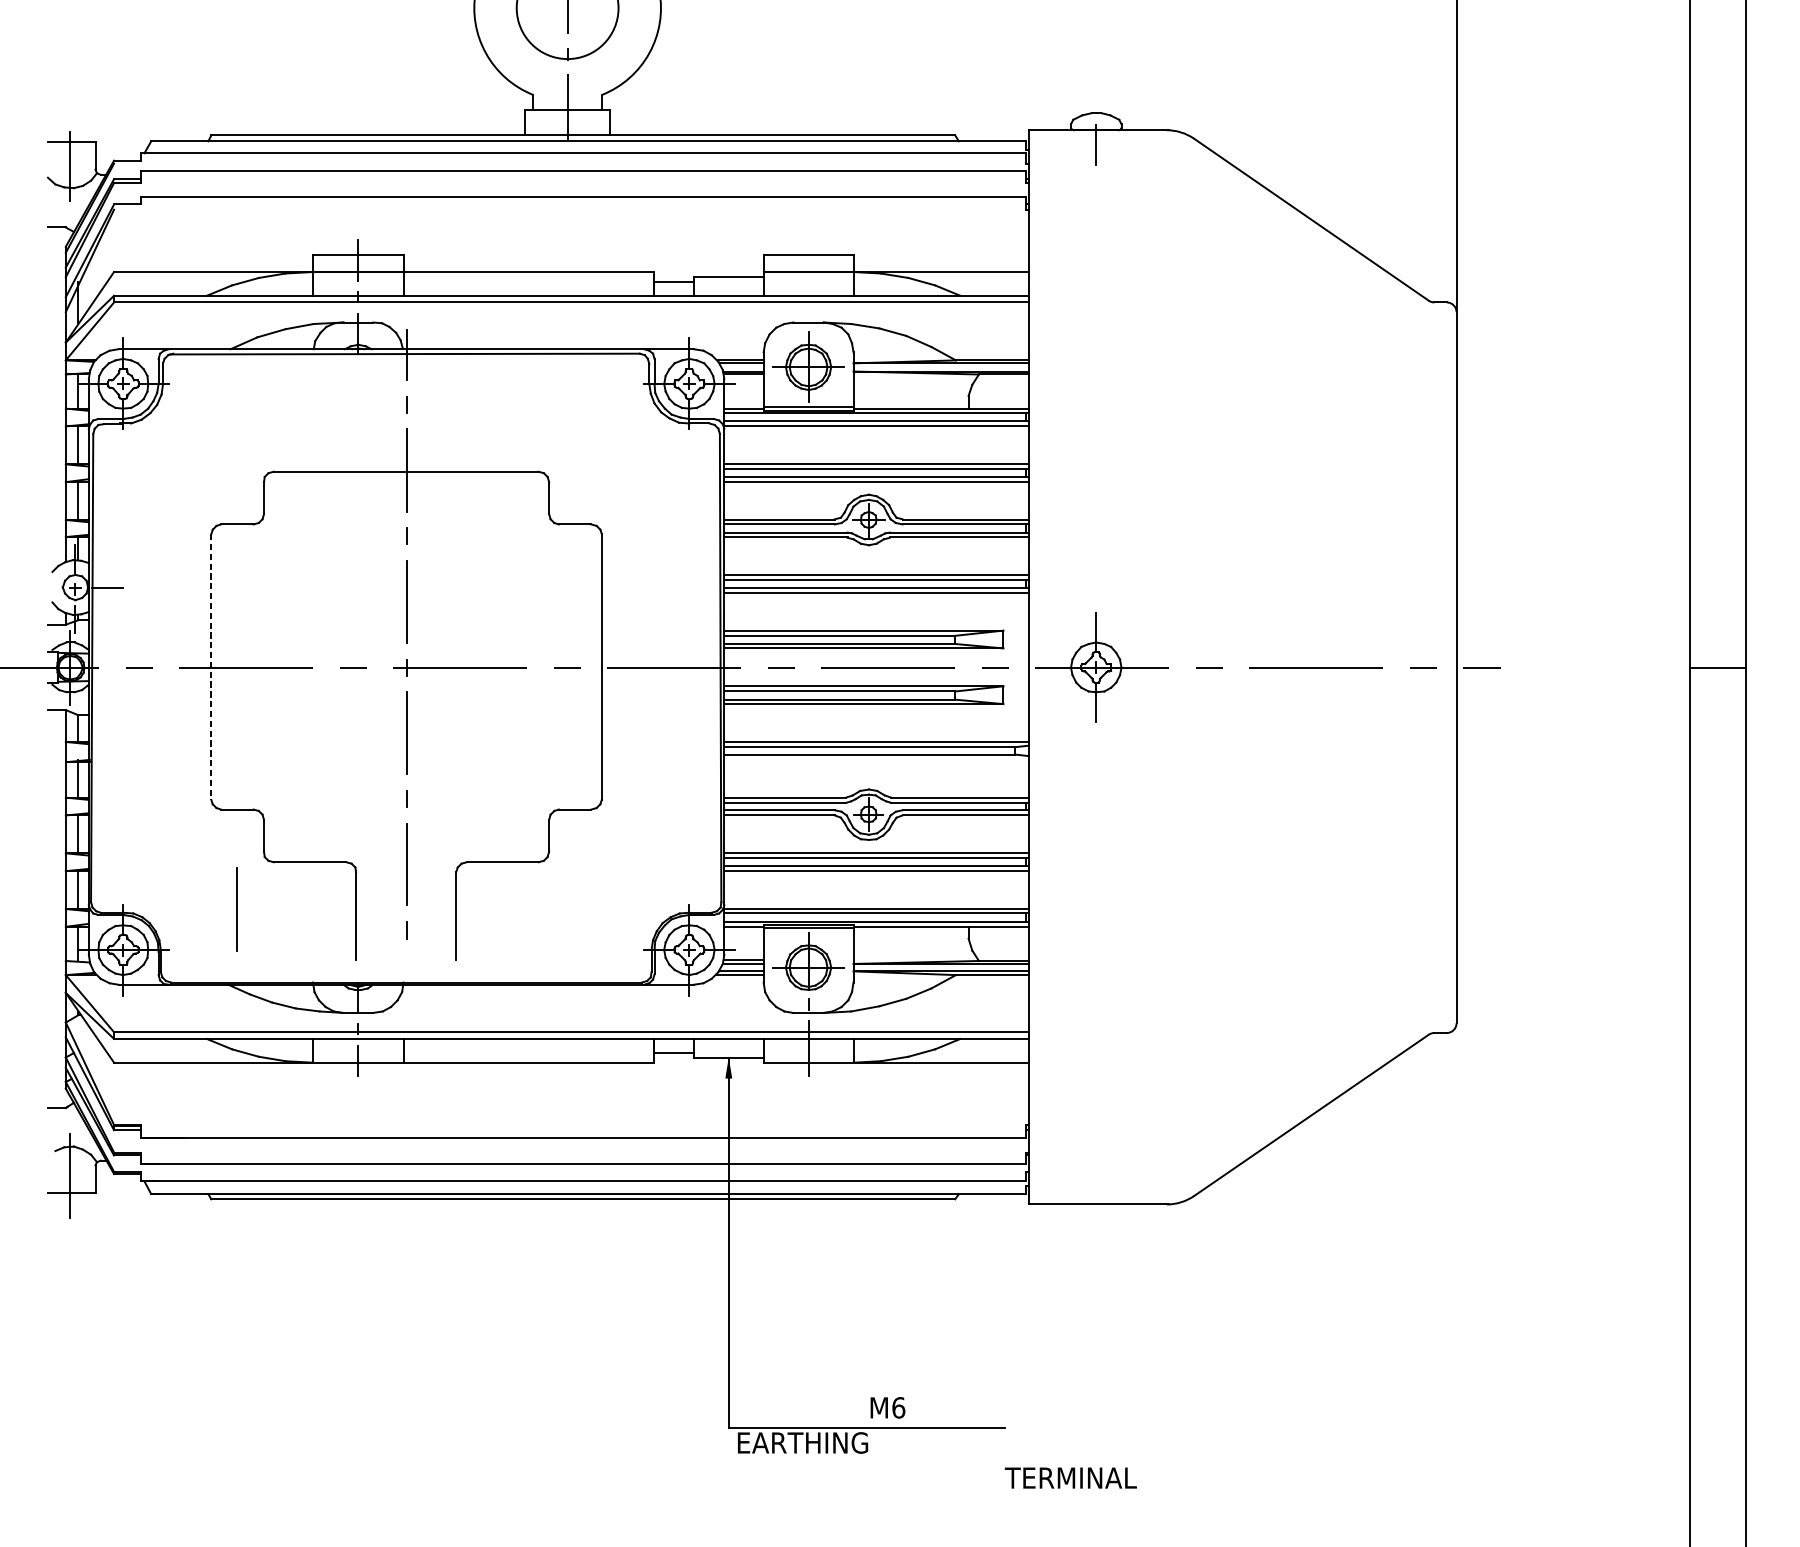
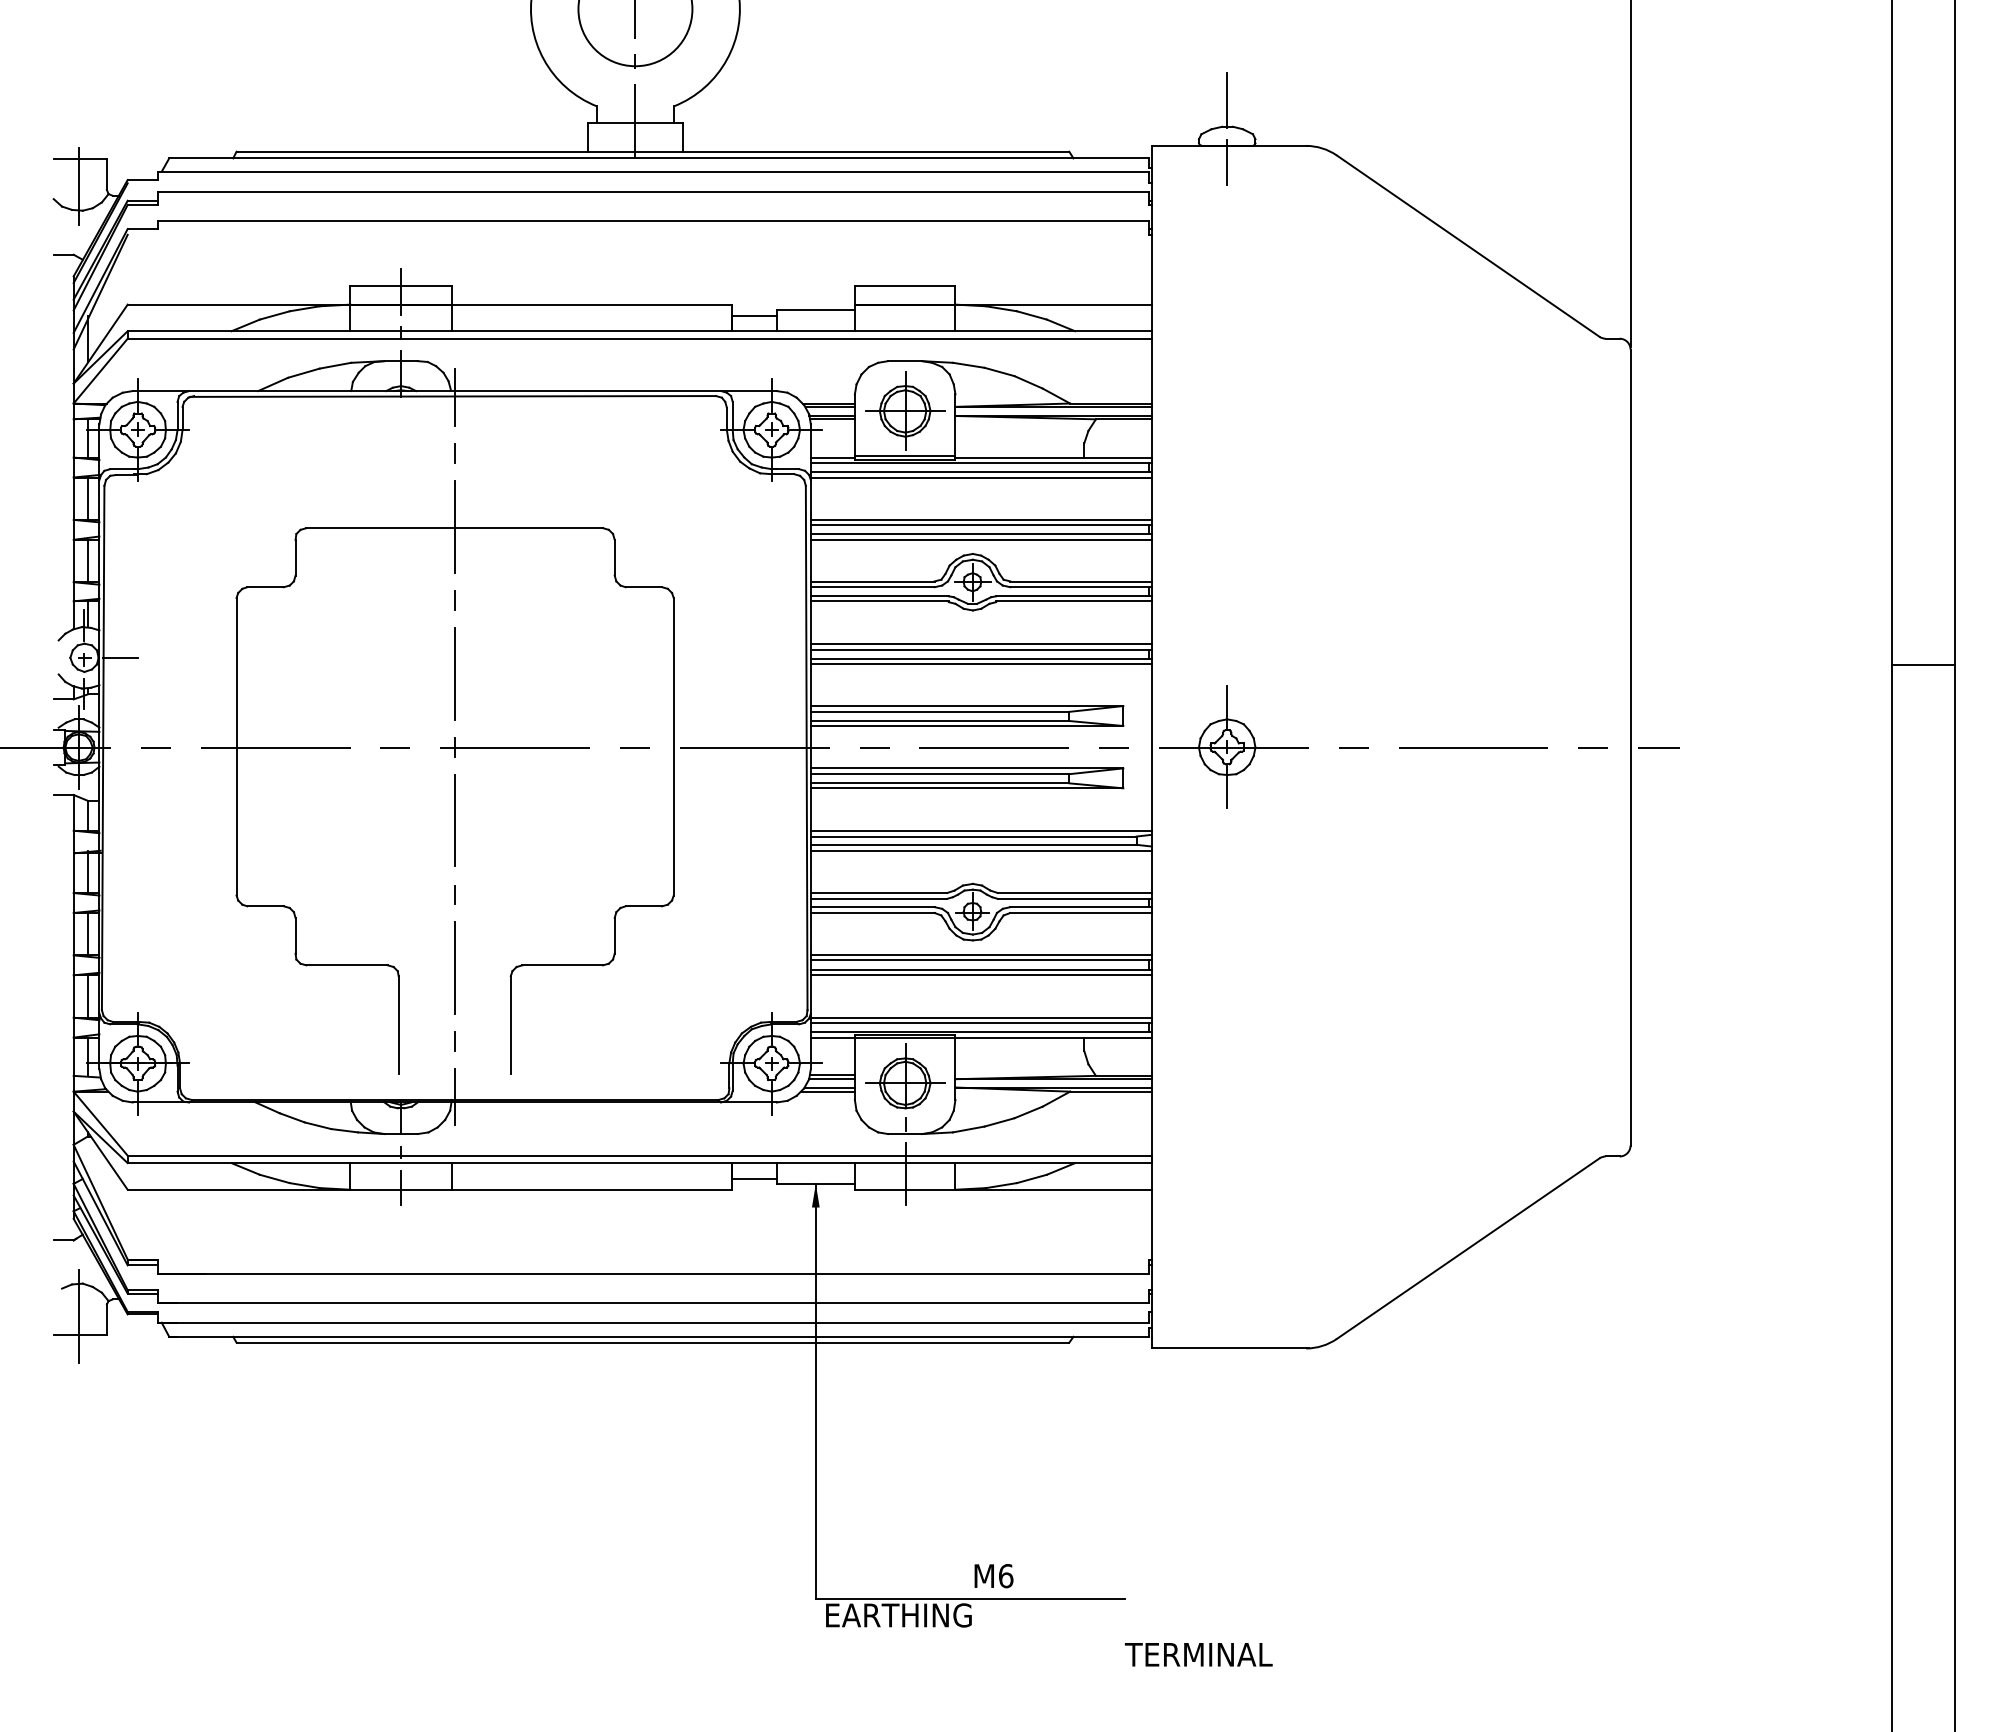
line: (1096, 88) -> (1227, 99), added
line: (211, 666) -> (236, 746), dashed -> solid
line: (1718, 668) -> (1923, 665), moved
line: (875, 759) -> (980, 850), added
line: (236, 908) -> (264, 1017), removed
line: (406, 979) -> (455, 1096), added

